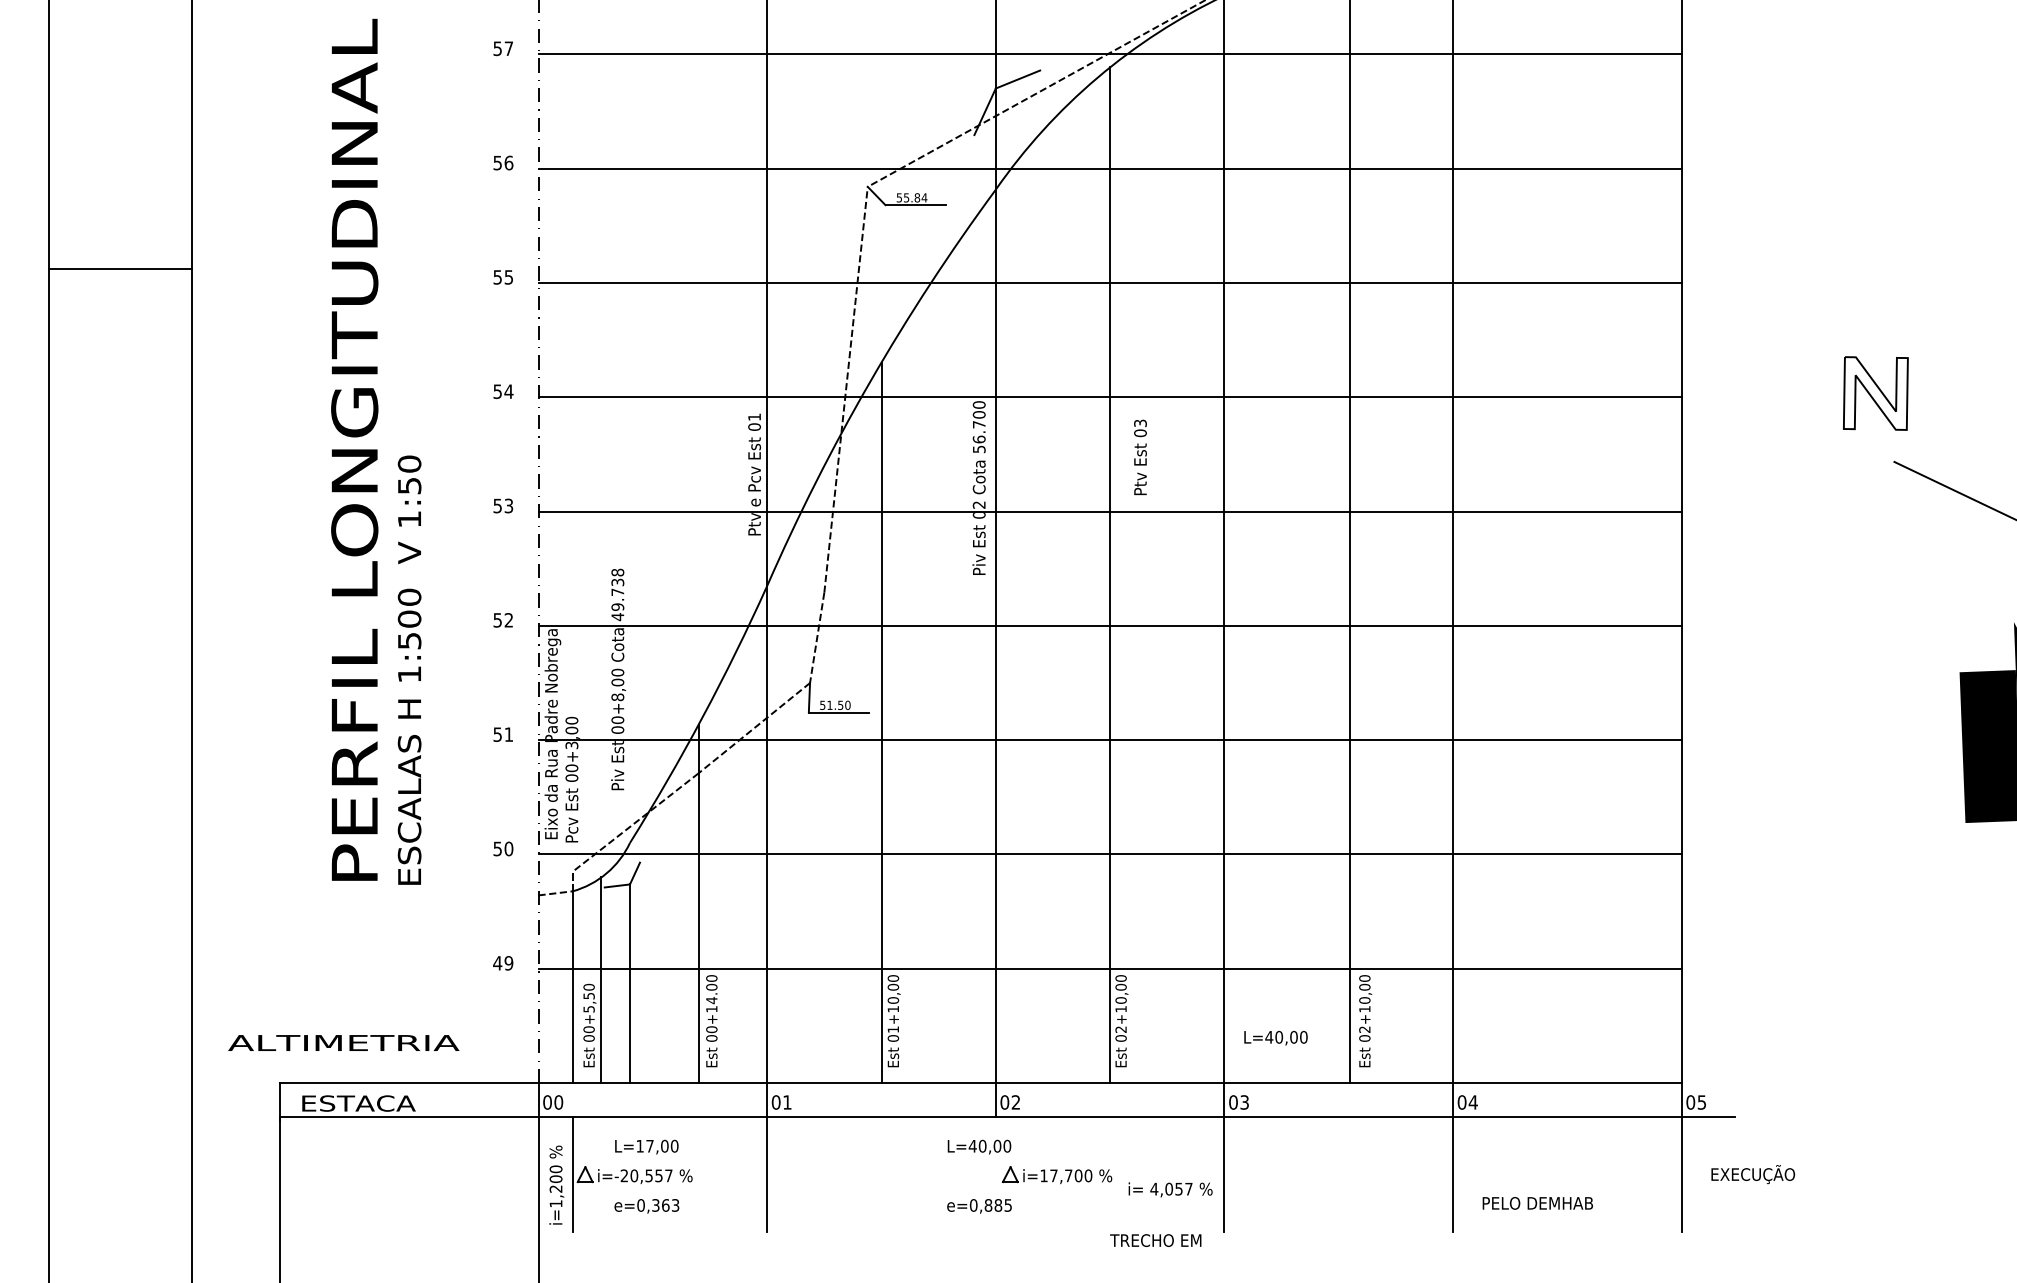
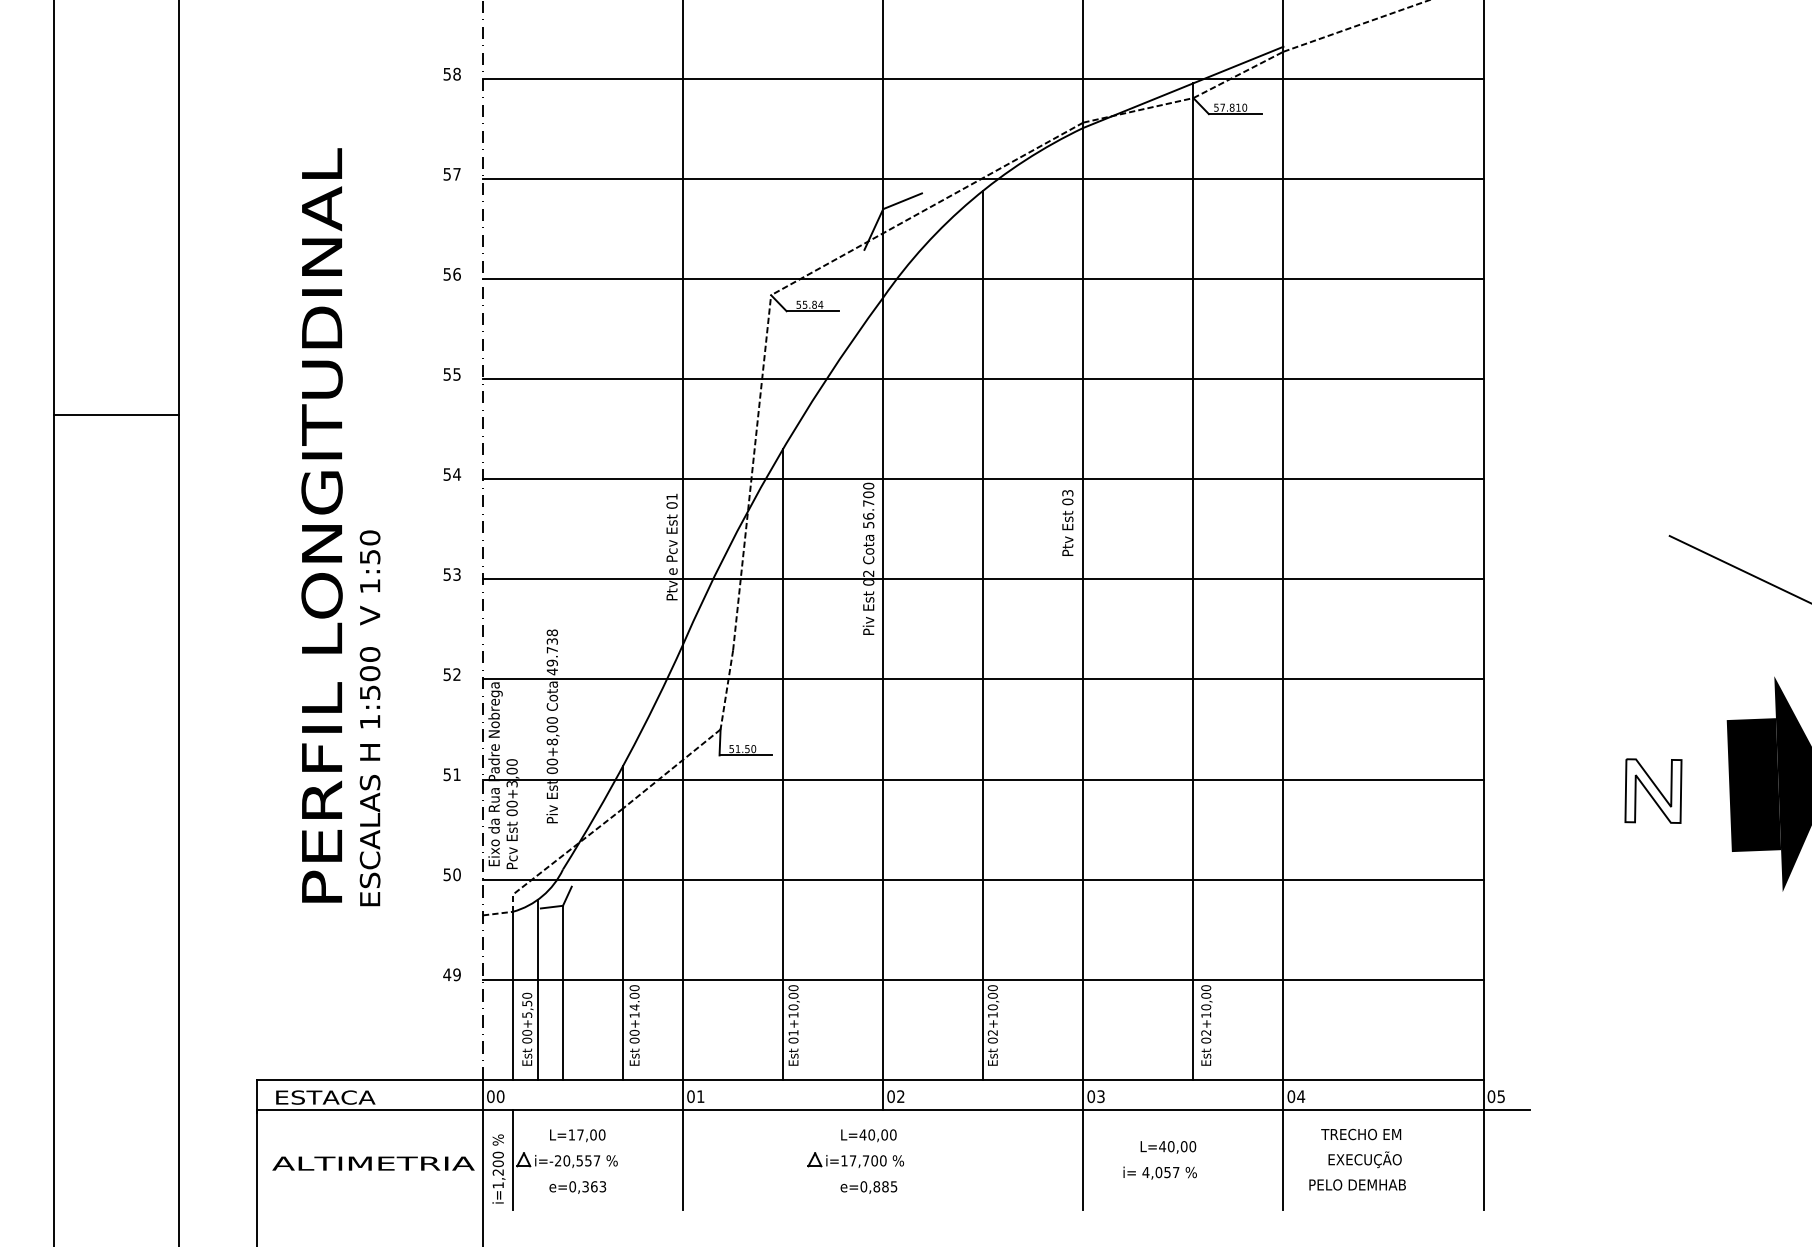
line: (119, 269) -> (116, 415), moved
part: (1875, 392) -> (1653, 790), moved
text: (1140, 456) -> (1067, 522), moved
text: (1276, 1038) -> (1168, 1147), moved
text: (343, 1042) -> (373, 1163), moved
part: (1056, 1174) -> (855, 1159), moved
text: (1752, 1174) -> (1364, 1159), moved
text: (1169, 1189) -> (1159, 1172), moved
text: (1156, 1240) -> (1361, 1134), moved

